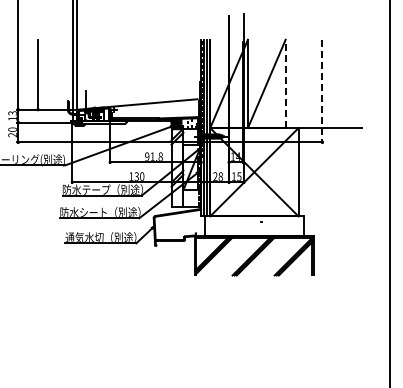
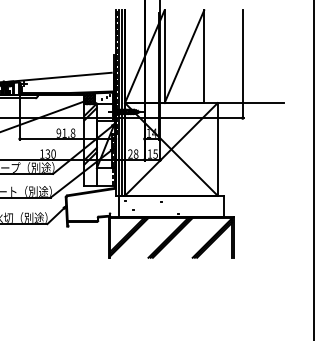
line: (285, 83) -> (204, 56), dashed -> solid
line: (322, 91) -> (242, 64), dashed -> solid

